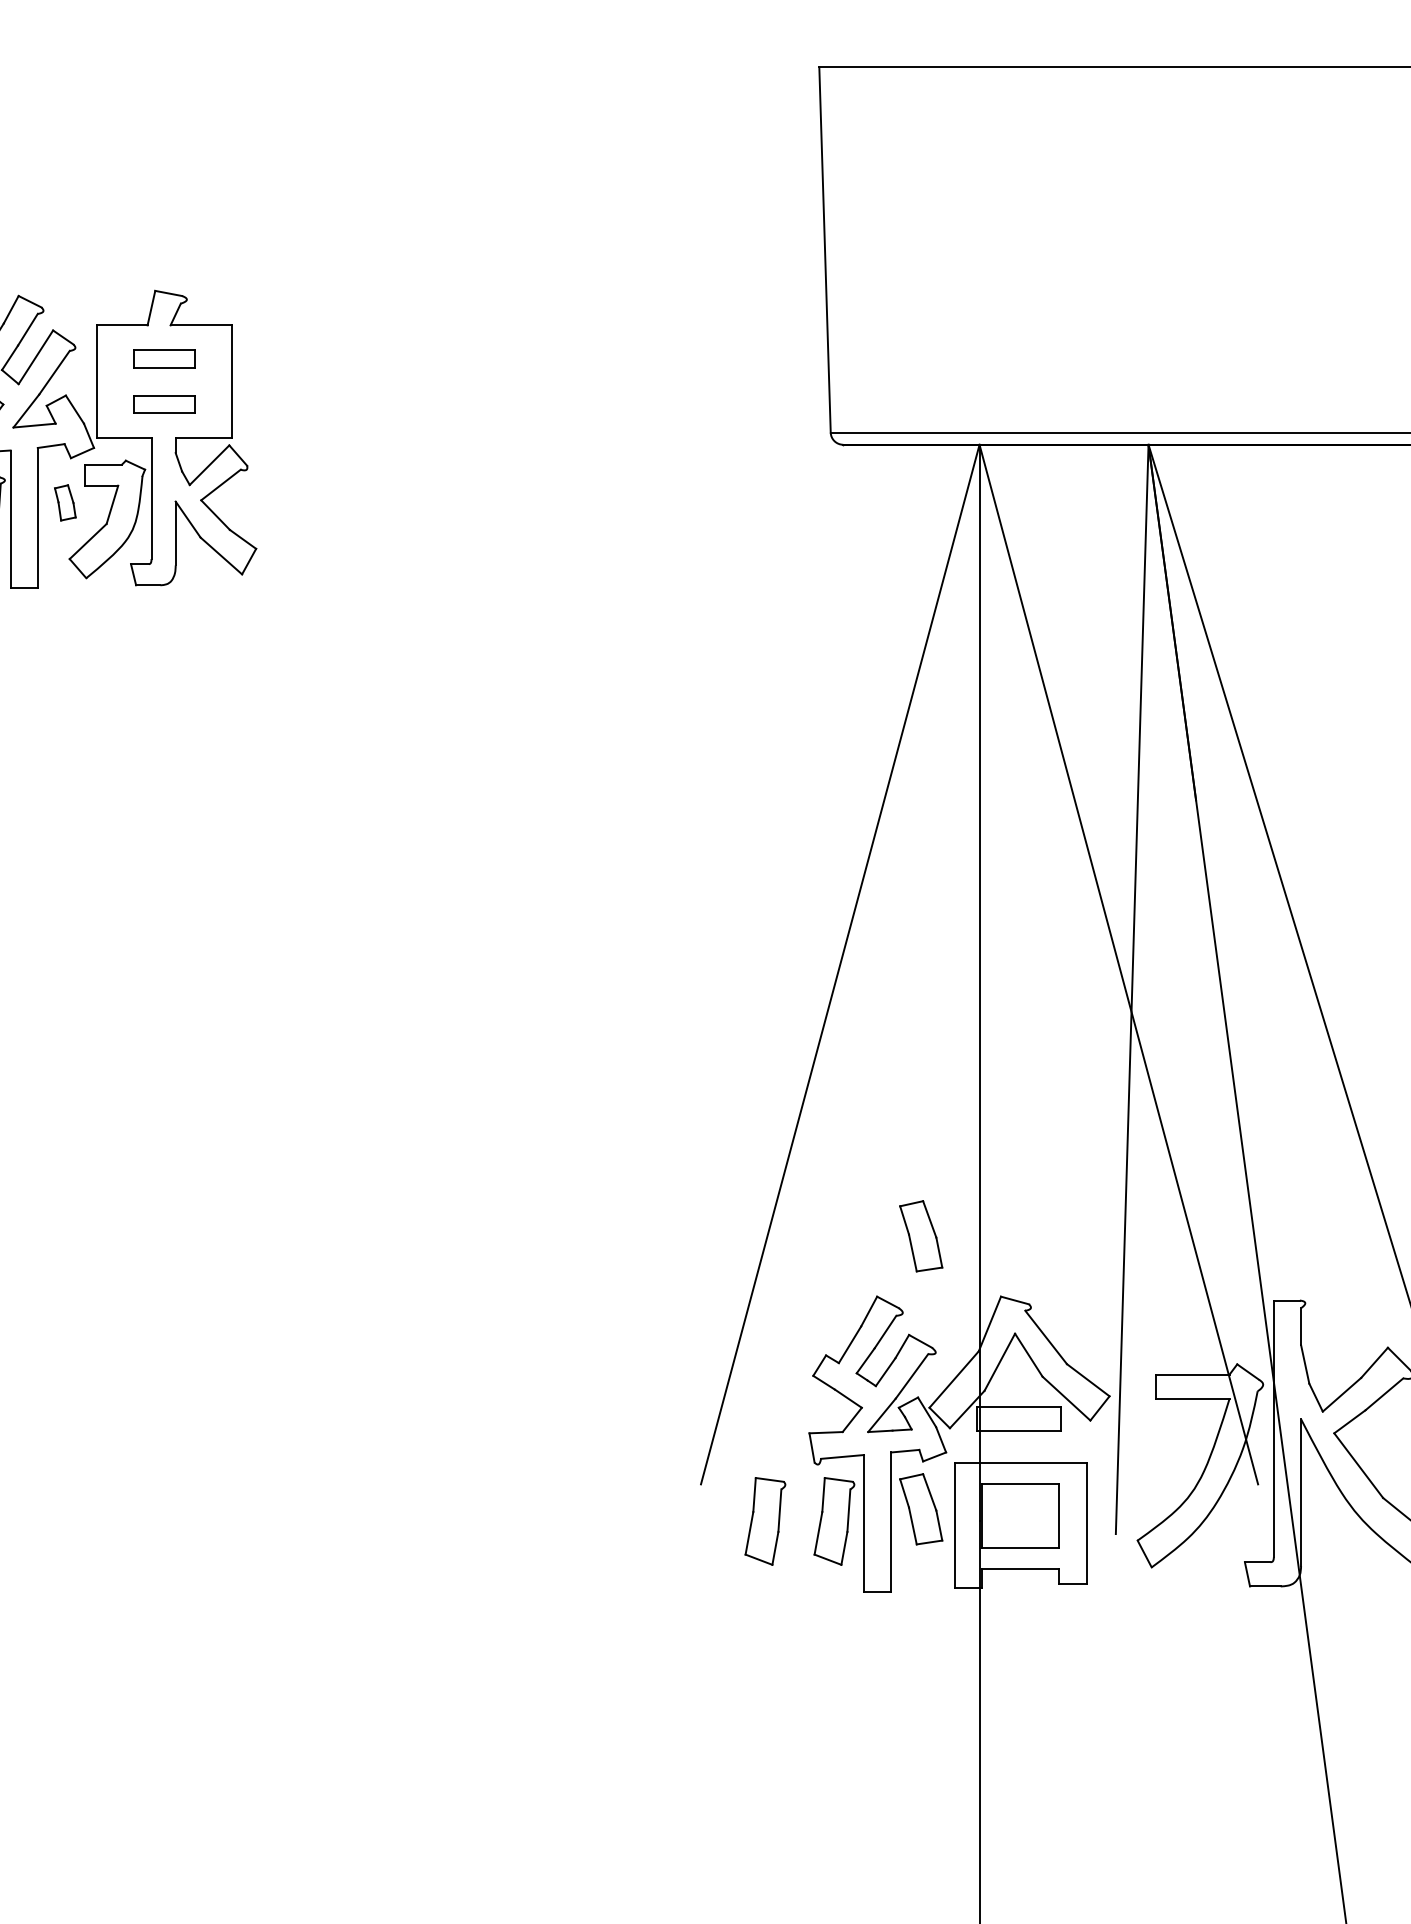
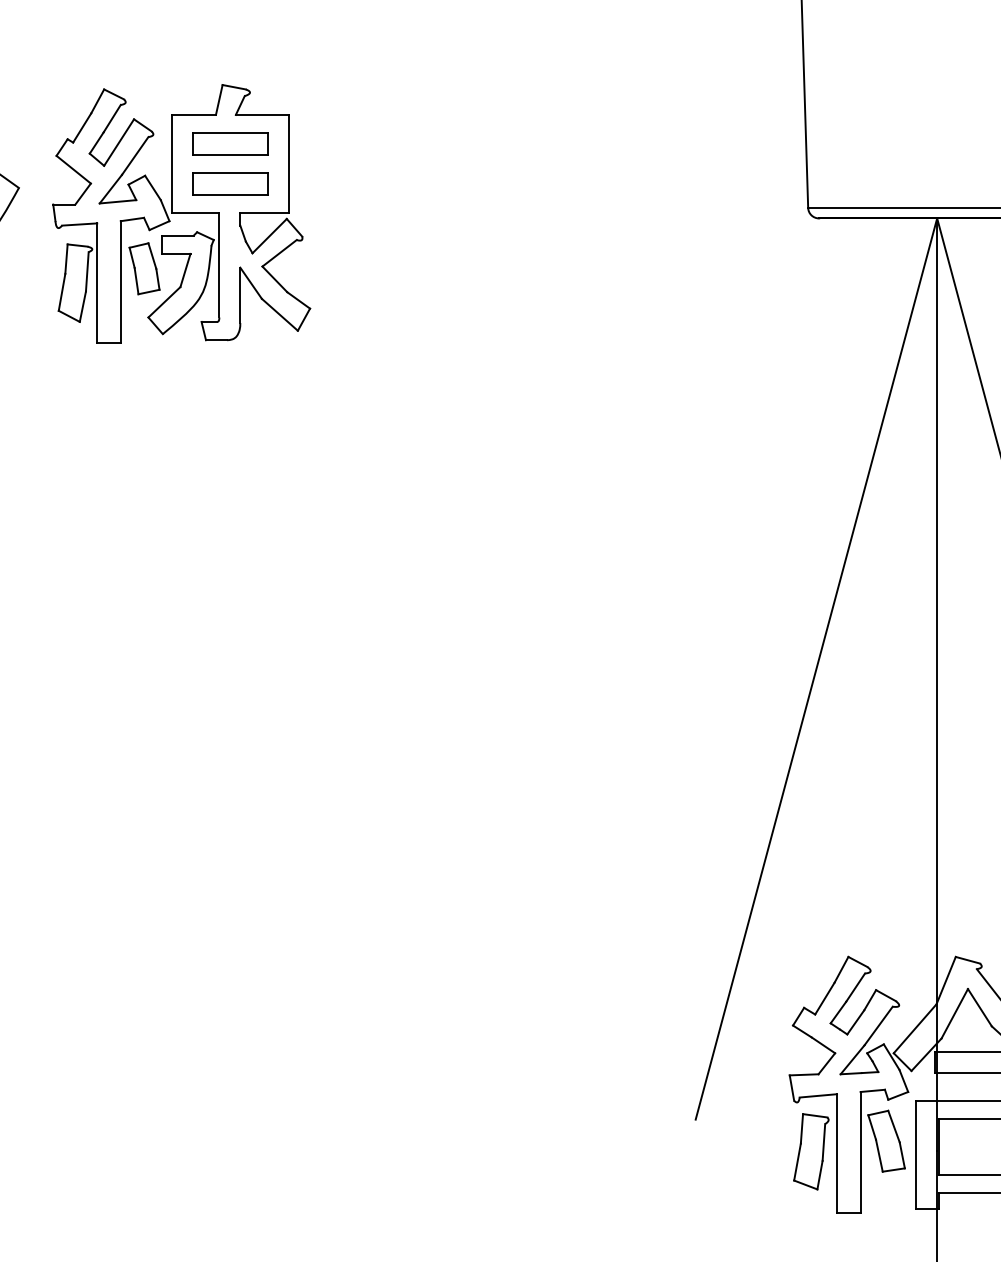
part: (164, 358) -> (230, 143), size x1.43
part: (164, 404) -> (230, 183), size x1.43
part: (65, 502) -> (144, 268), size x1.67
part: (921, 1236) -> (886, 904), removed
part: (765, 1521) -> (751, 1151), removed

